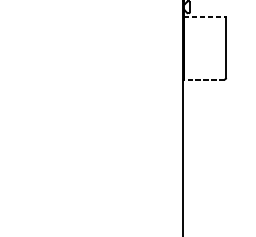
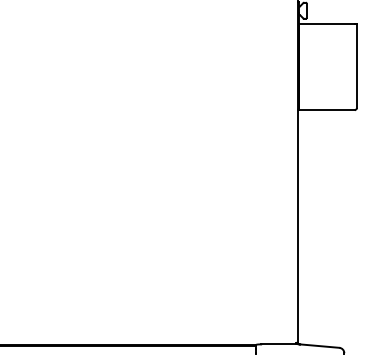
line: (204, 16) -> (326, 23), dashed -> solid
line: (204, 79) -> (326, 110), dashed -> solid

